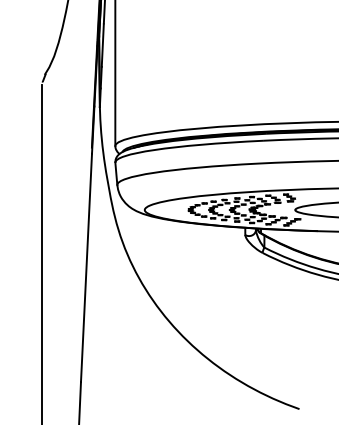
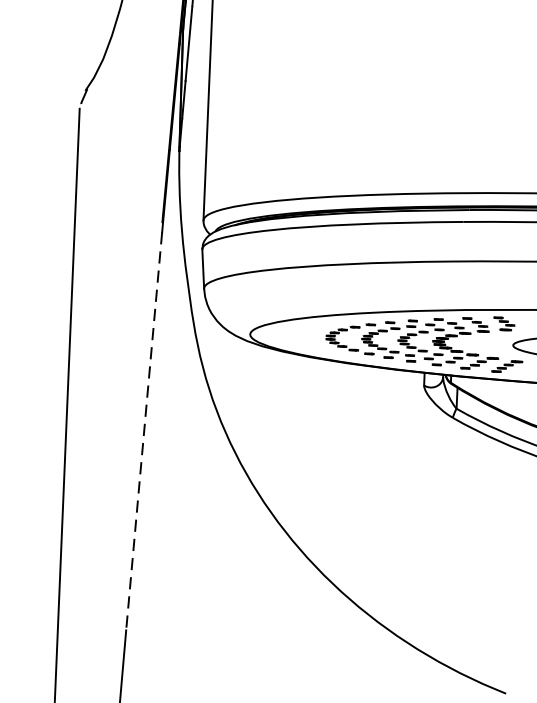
line: (86, 268) -> (144, 432), solid -> dashed

